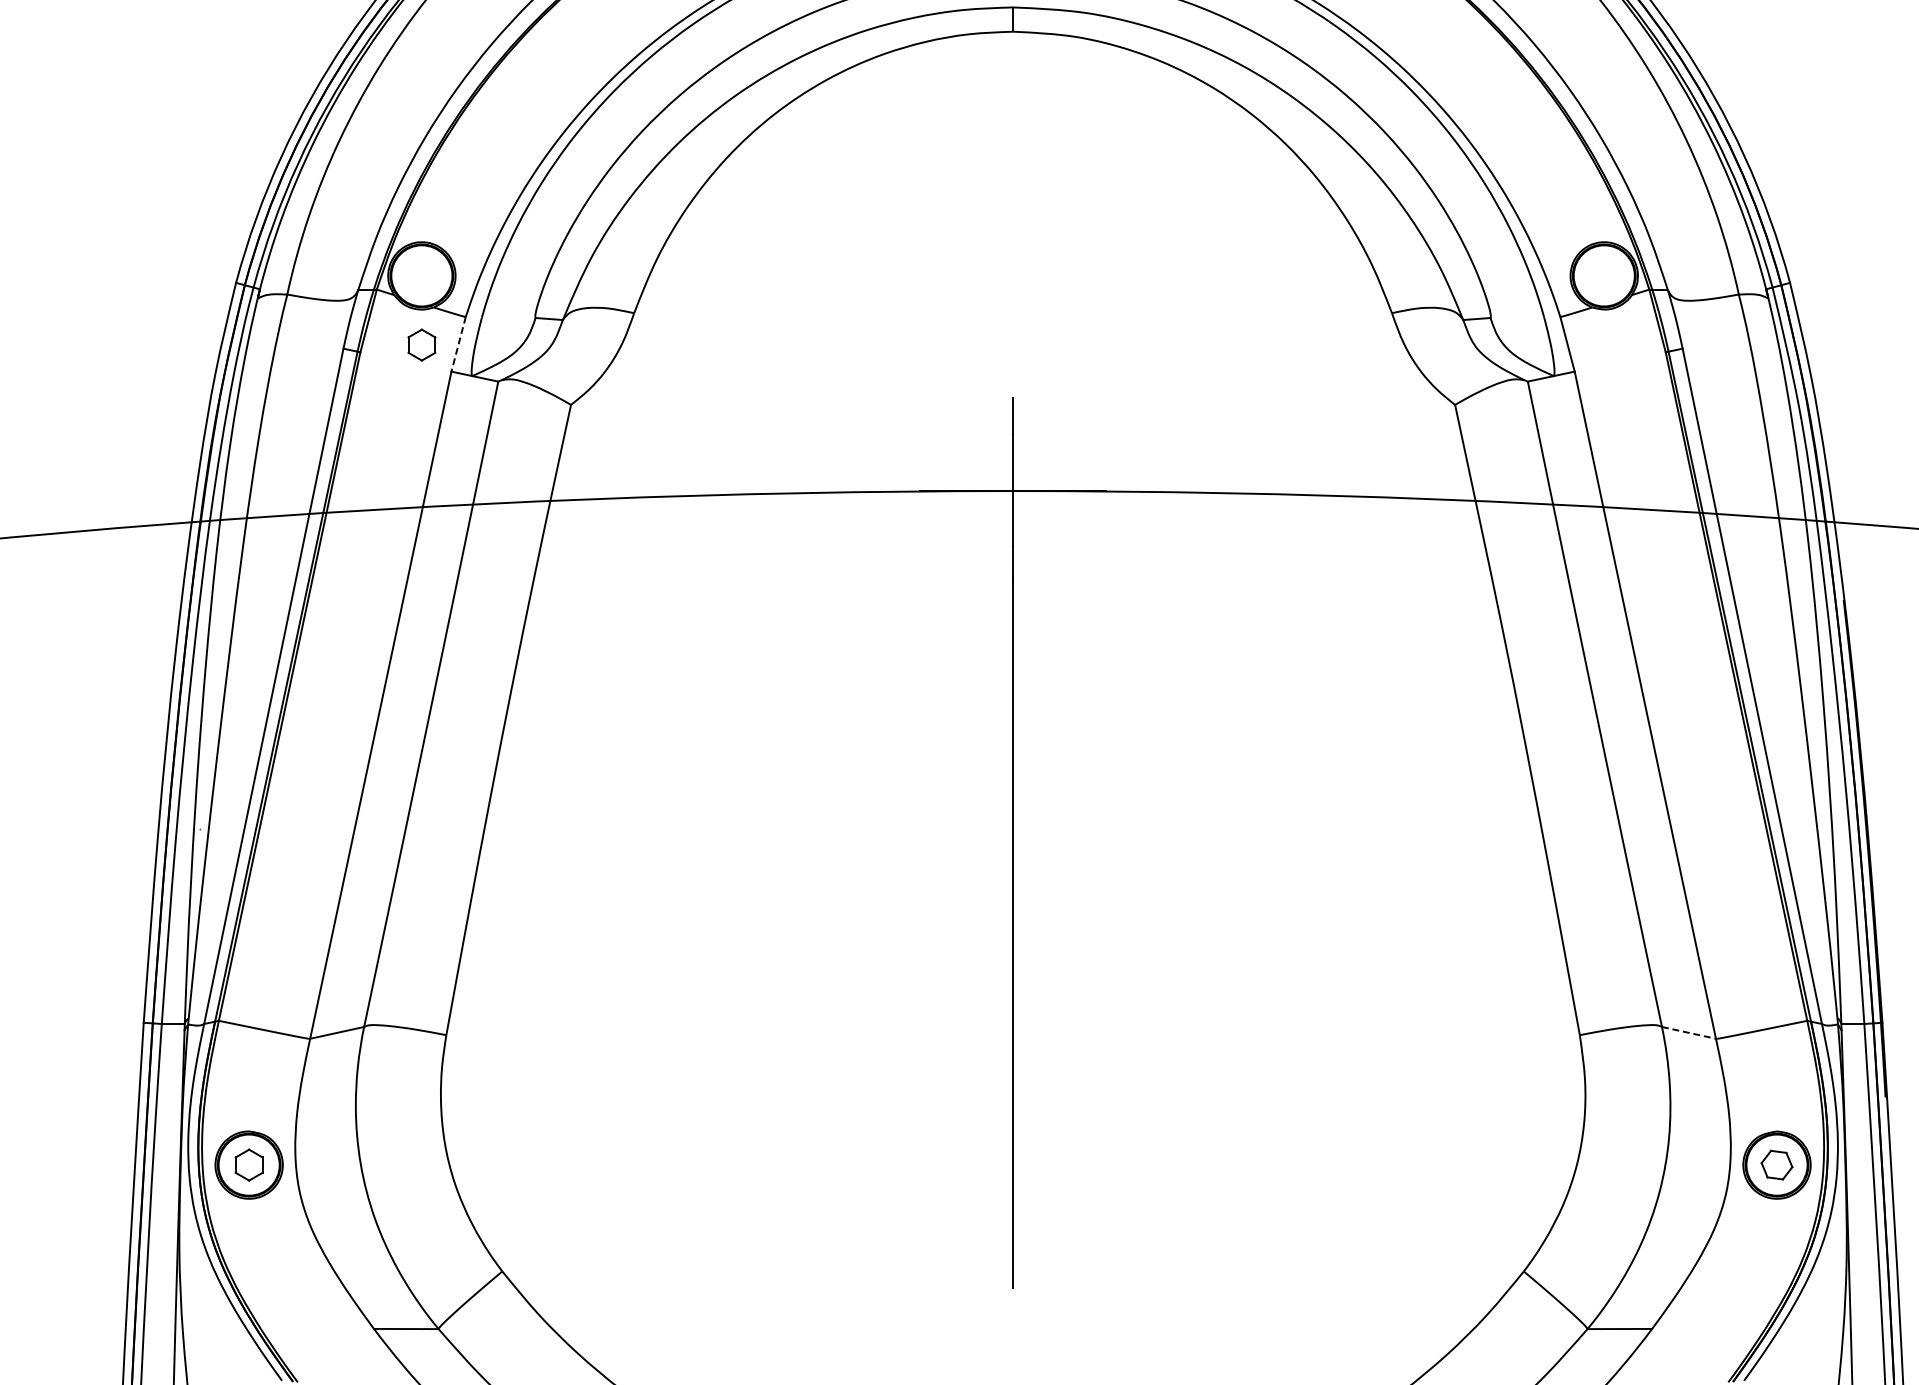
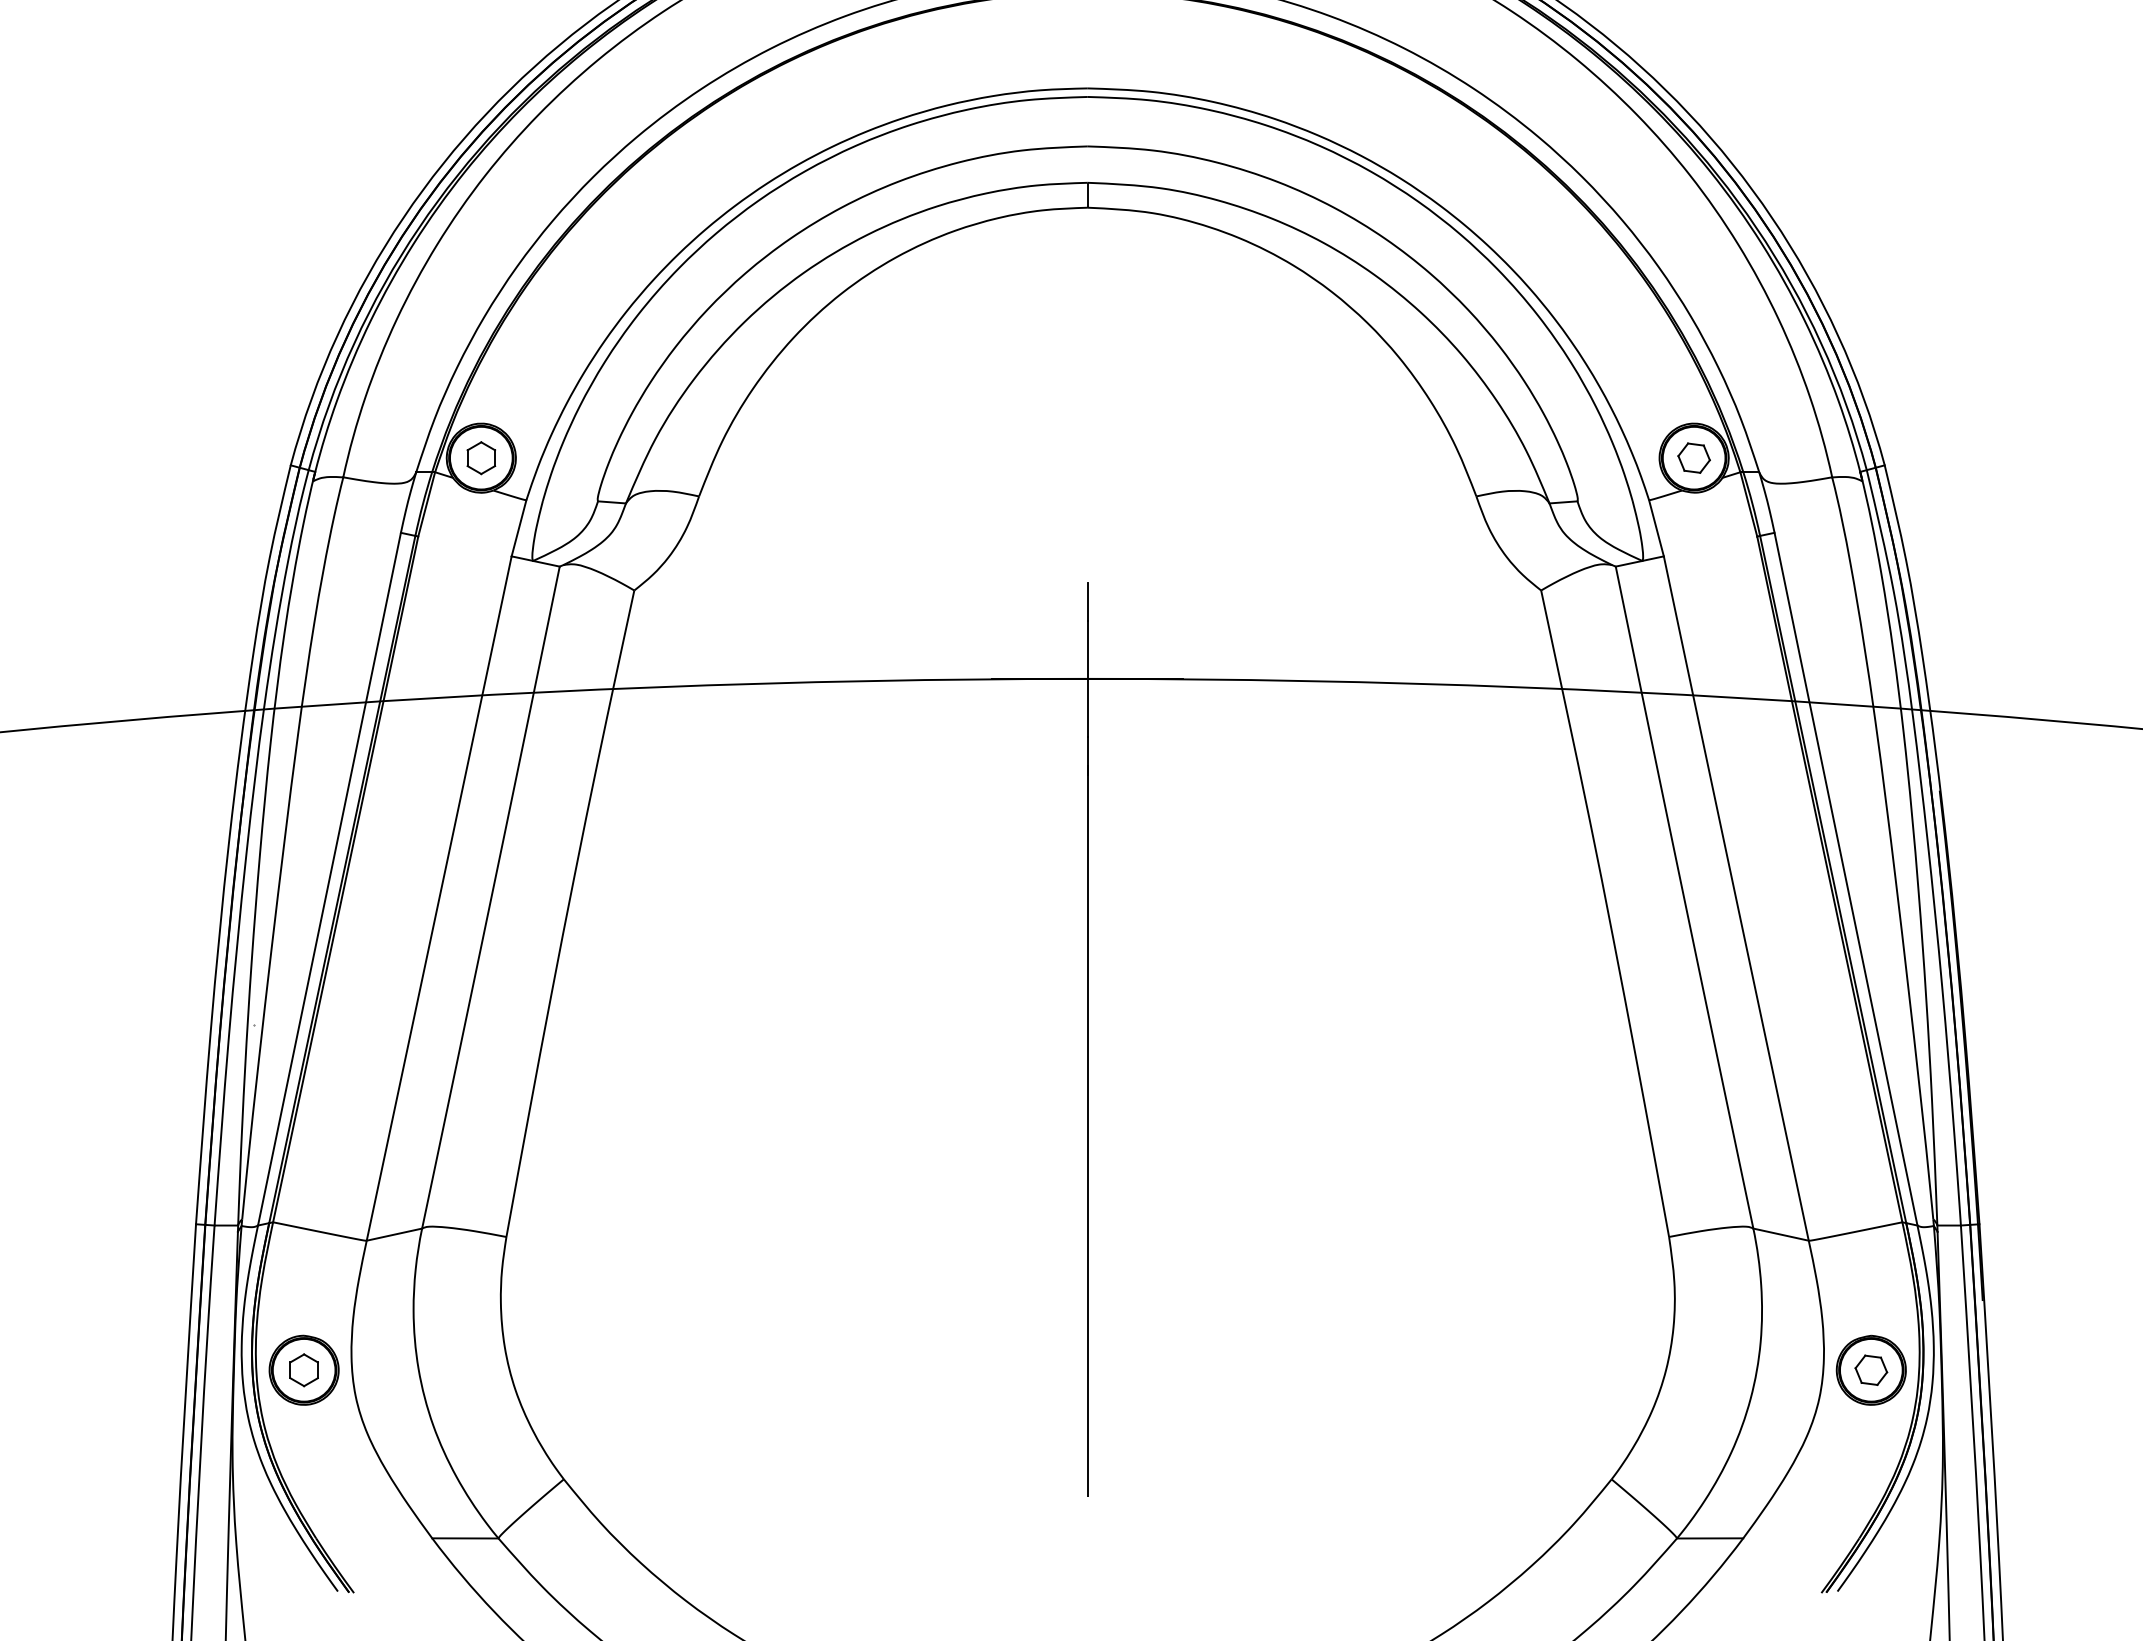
part: (1603, 275) -> (1693, 457), added
line: (458, 344) -> (518, 528), dashed -> solid
part: (422, 345) -> (481, 458), moved
line: (1689, 1032) -> (1781, 1234), dashed -> solid

